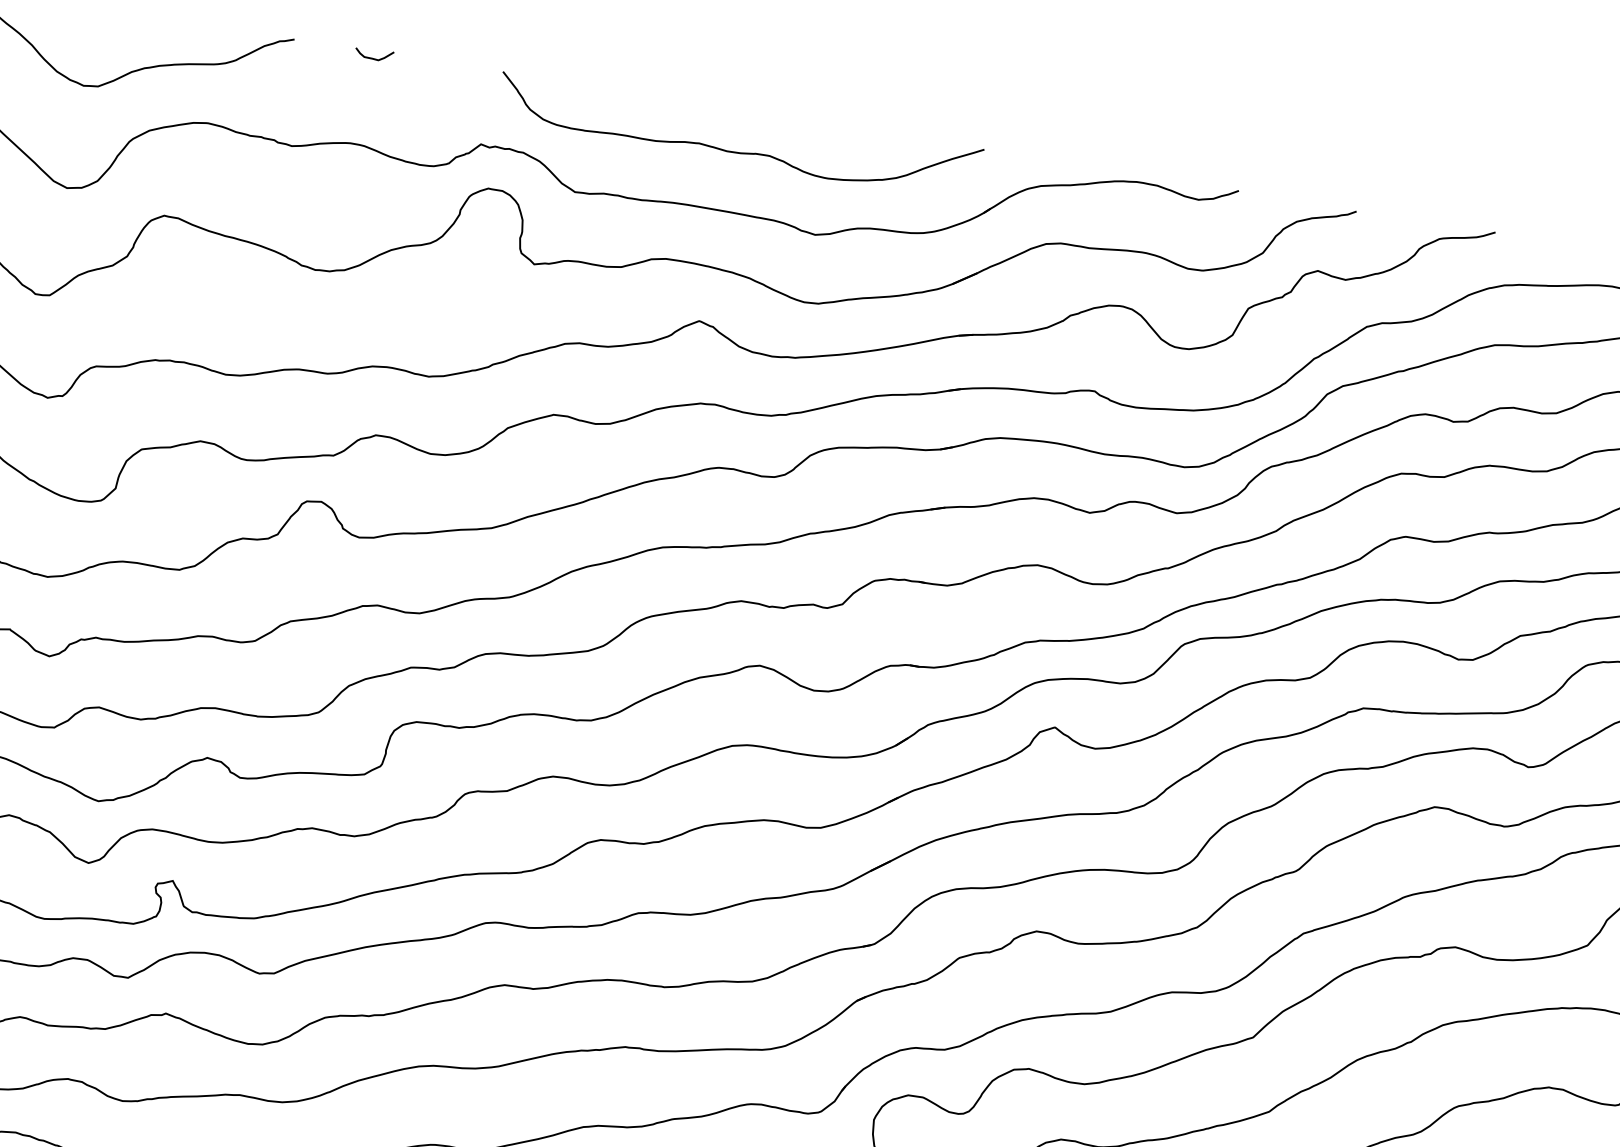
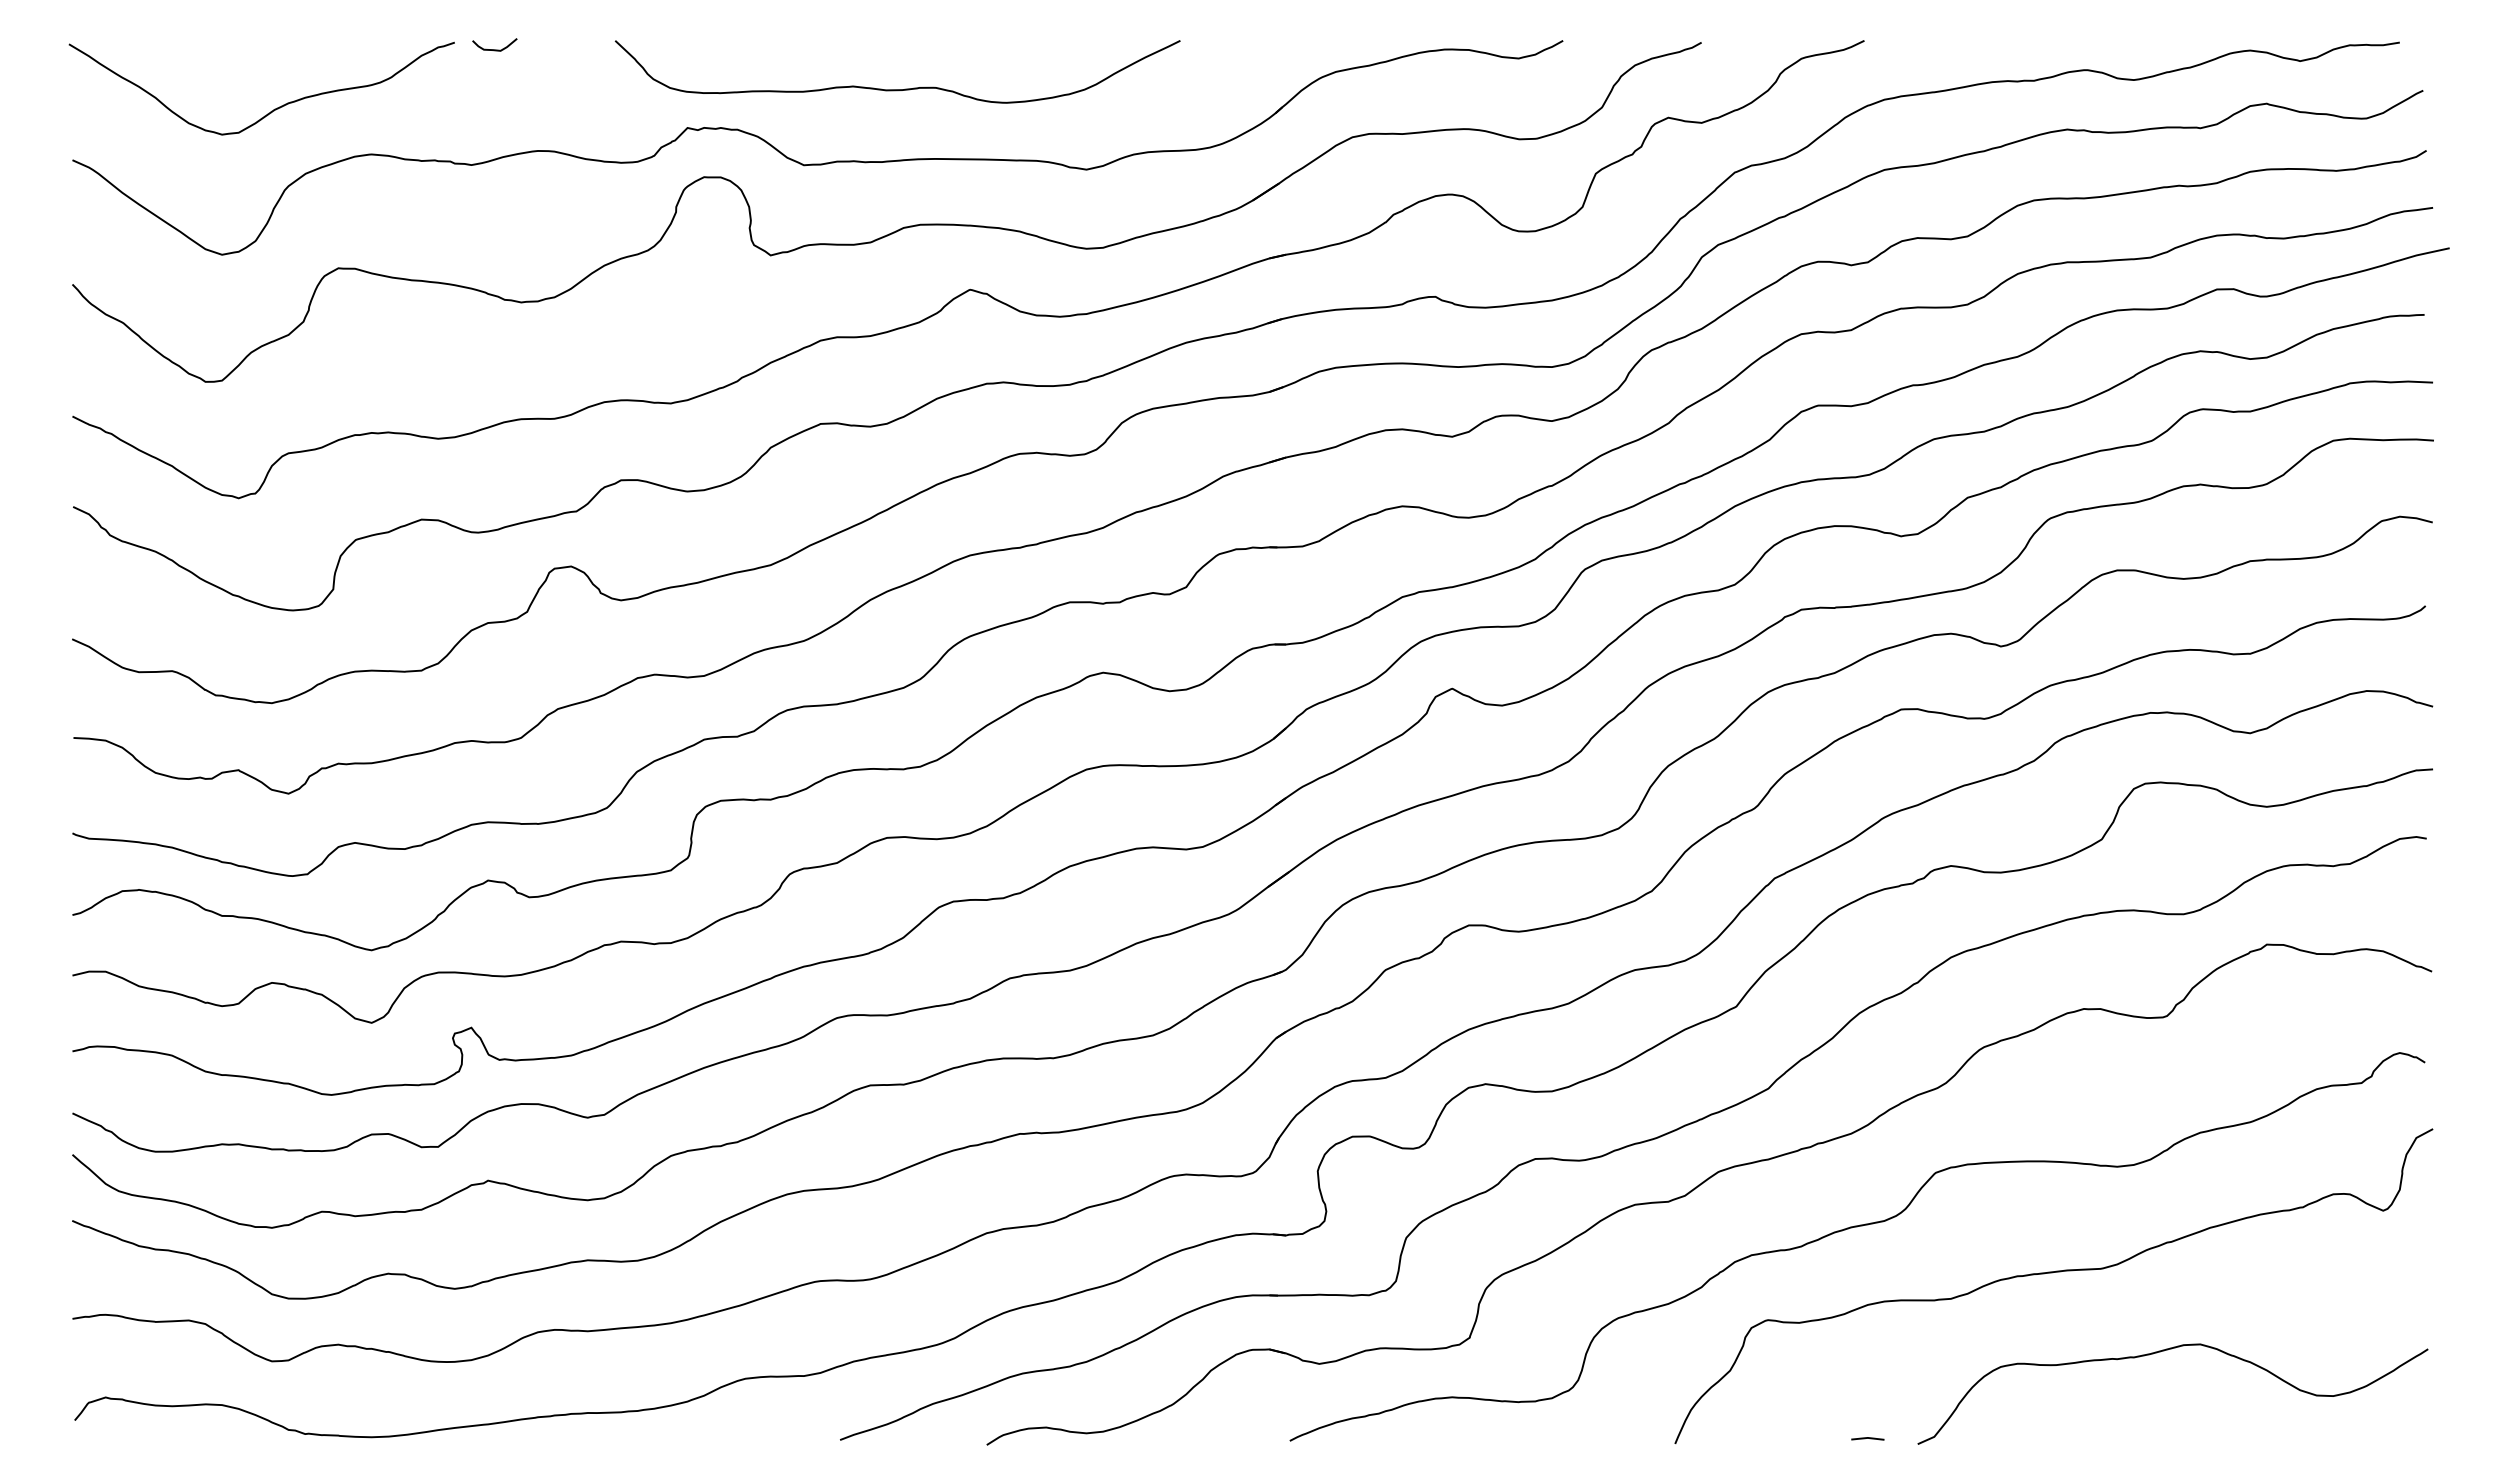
curve: (373, 58) -> (494, 49), moved
curve: (736, 152) -> (897, 89), moved

